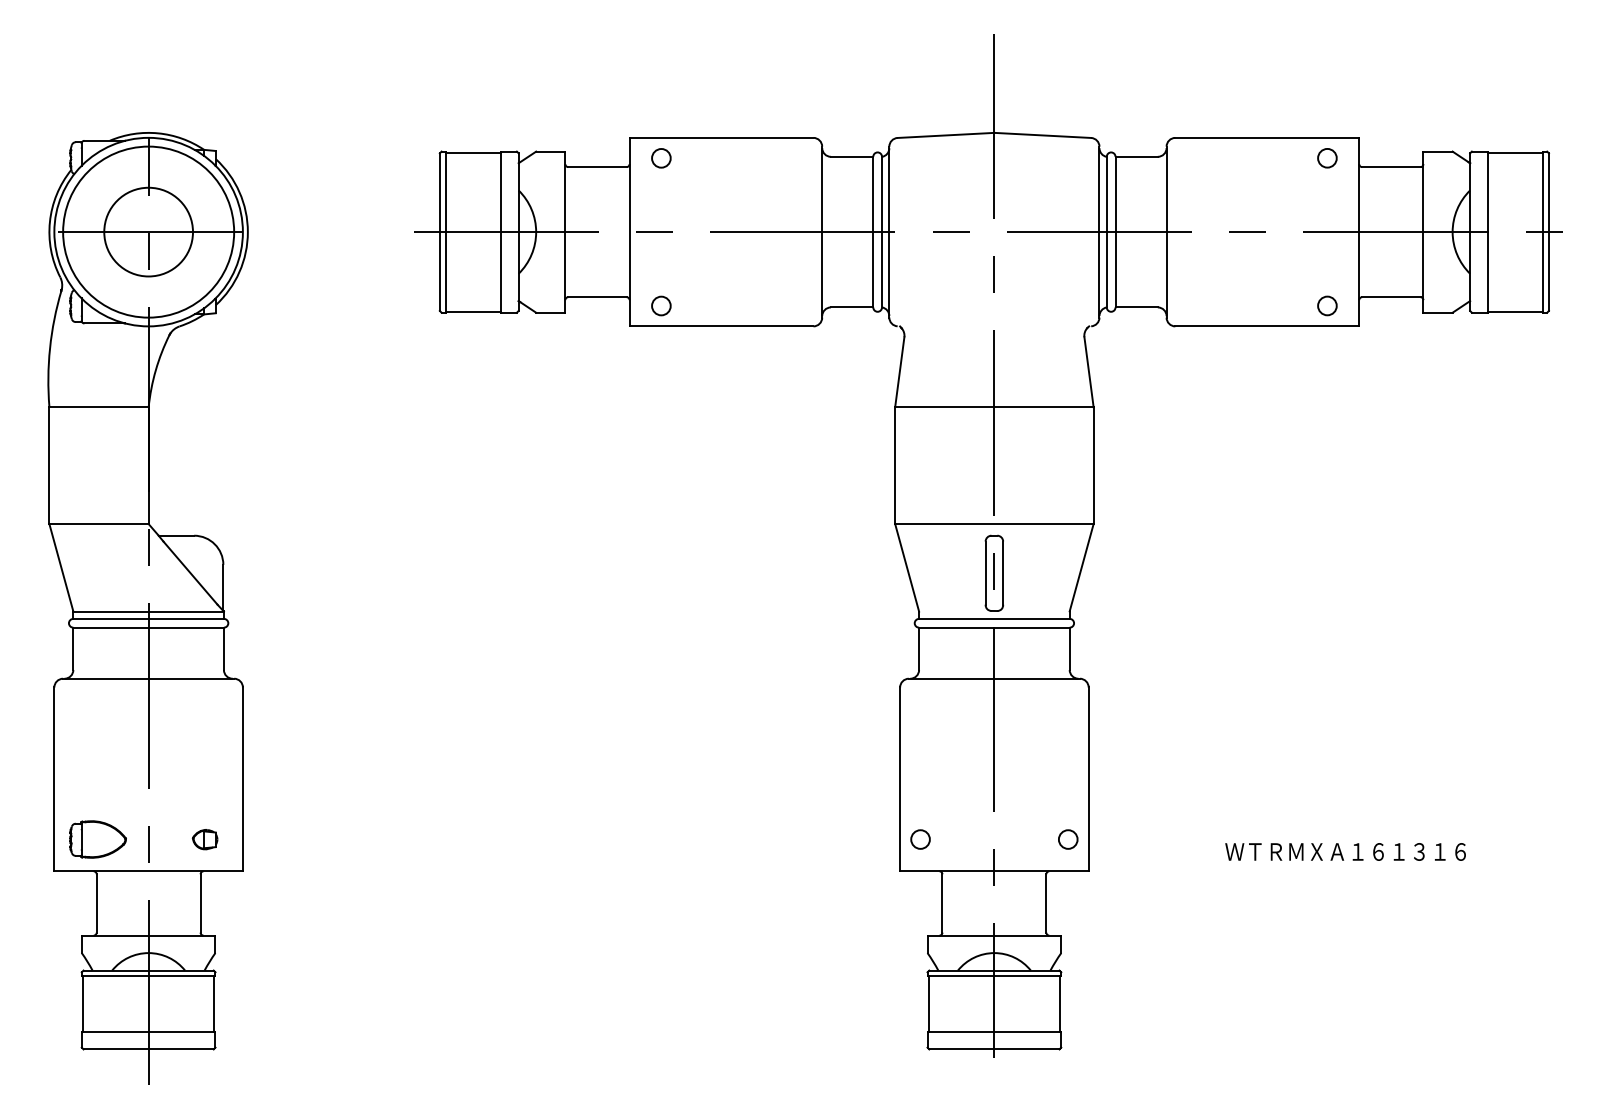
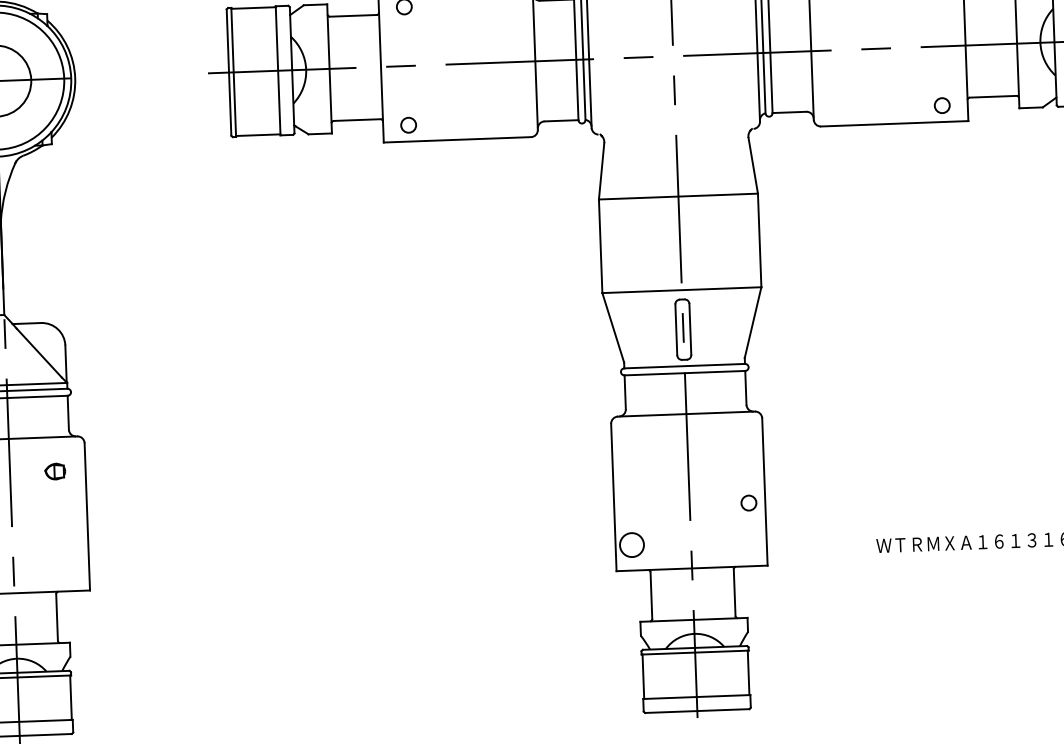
part: (204, 839) -> (54, 471), moved
circle: (920, 839) -> (631, 545), size x1.6
circle: (1068, 839) -> (749, 503), moved

